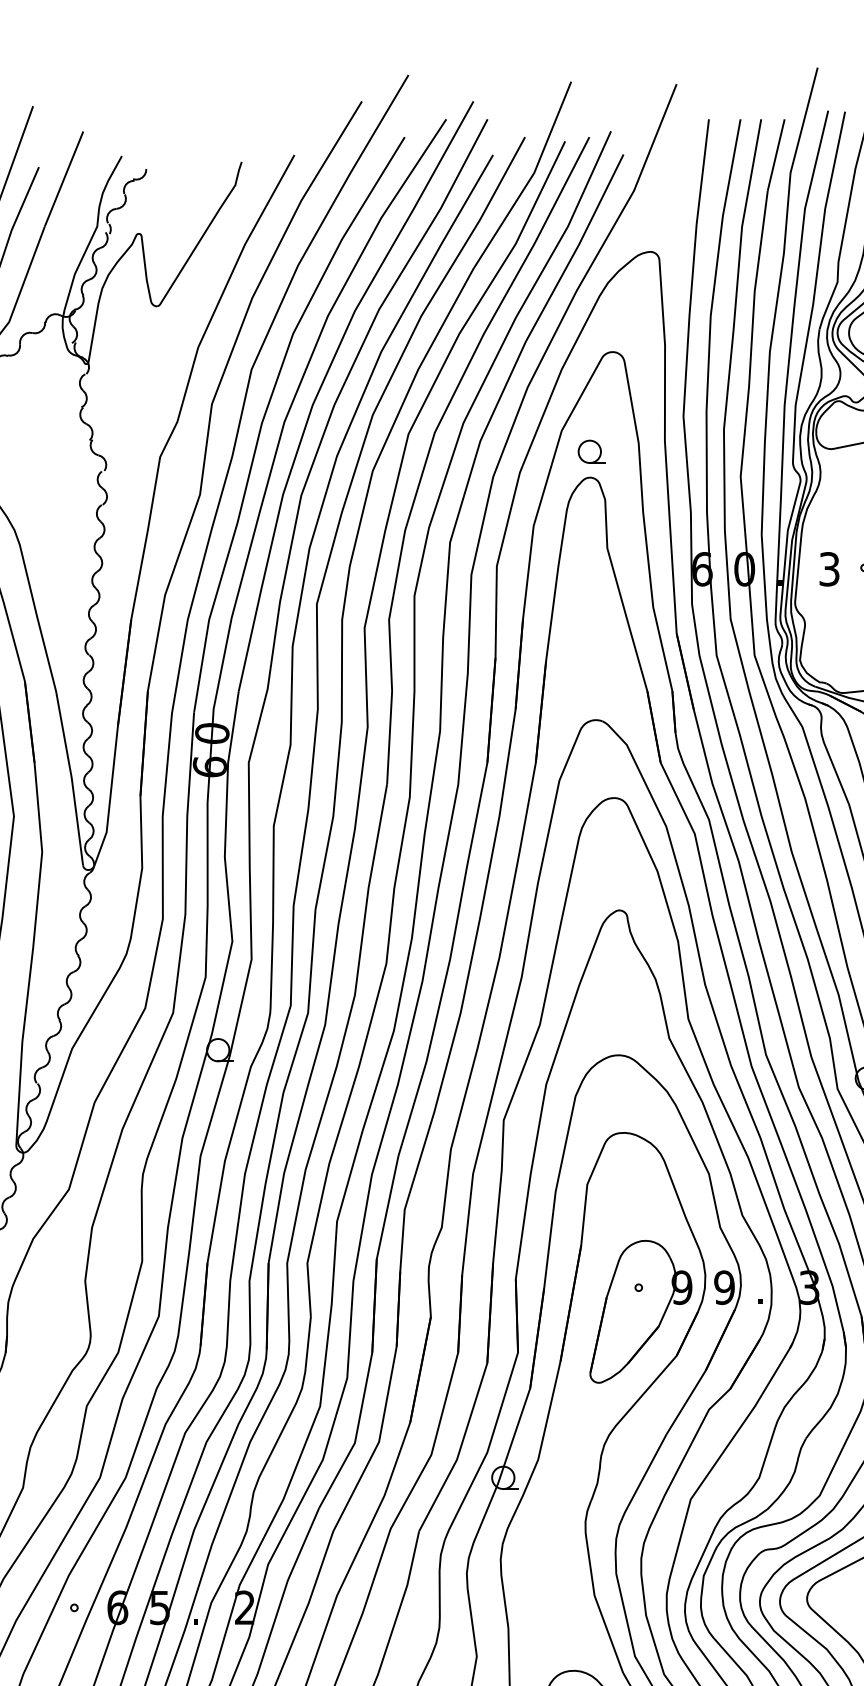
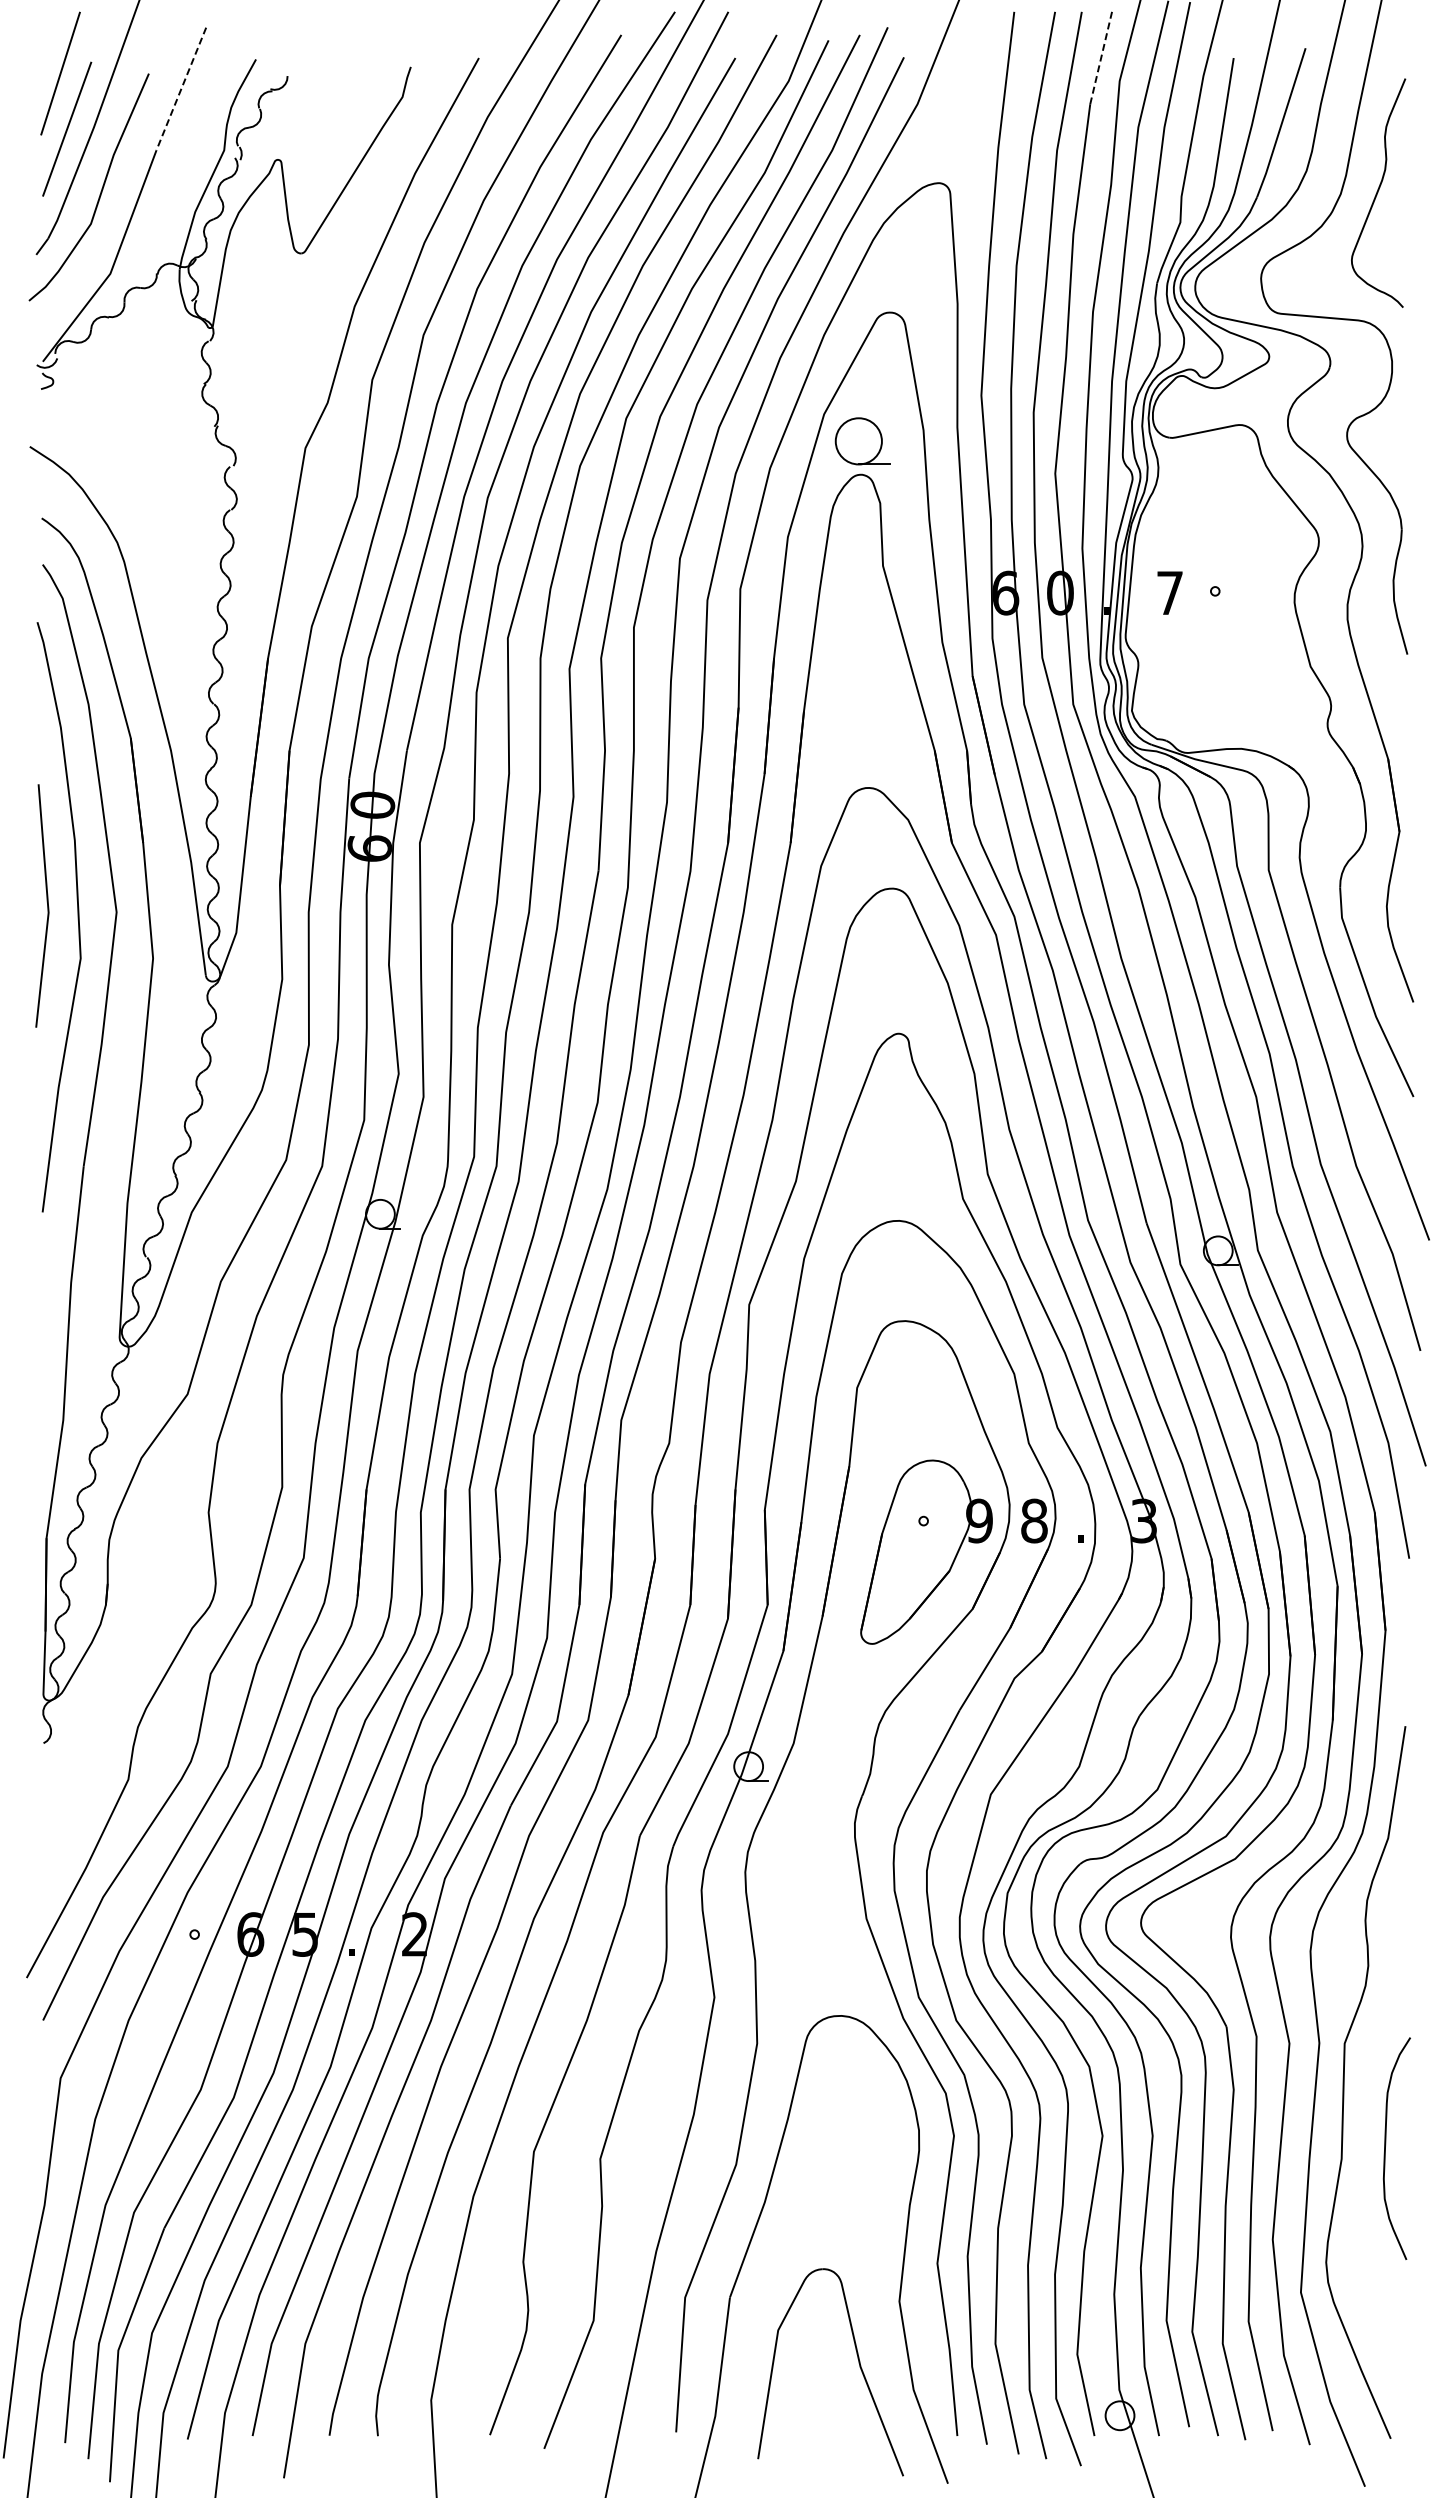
line: (776, 155) -> (1101, 58), solid -> dashed
line: (64, 179) -> (181, 89), solid -> dashed
part: (591, 451) -> (862, 441), size x1.6
text: (829, 568) -> (1169, 592), 3 -> 7
text: (724, 1287) -> (1034, 1520), 9 -> 8

